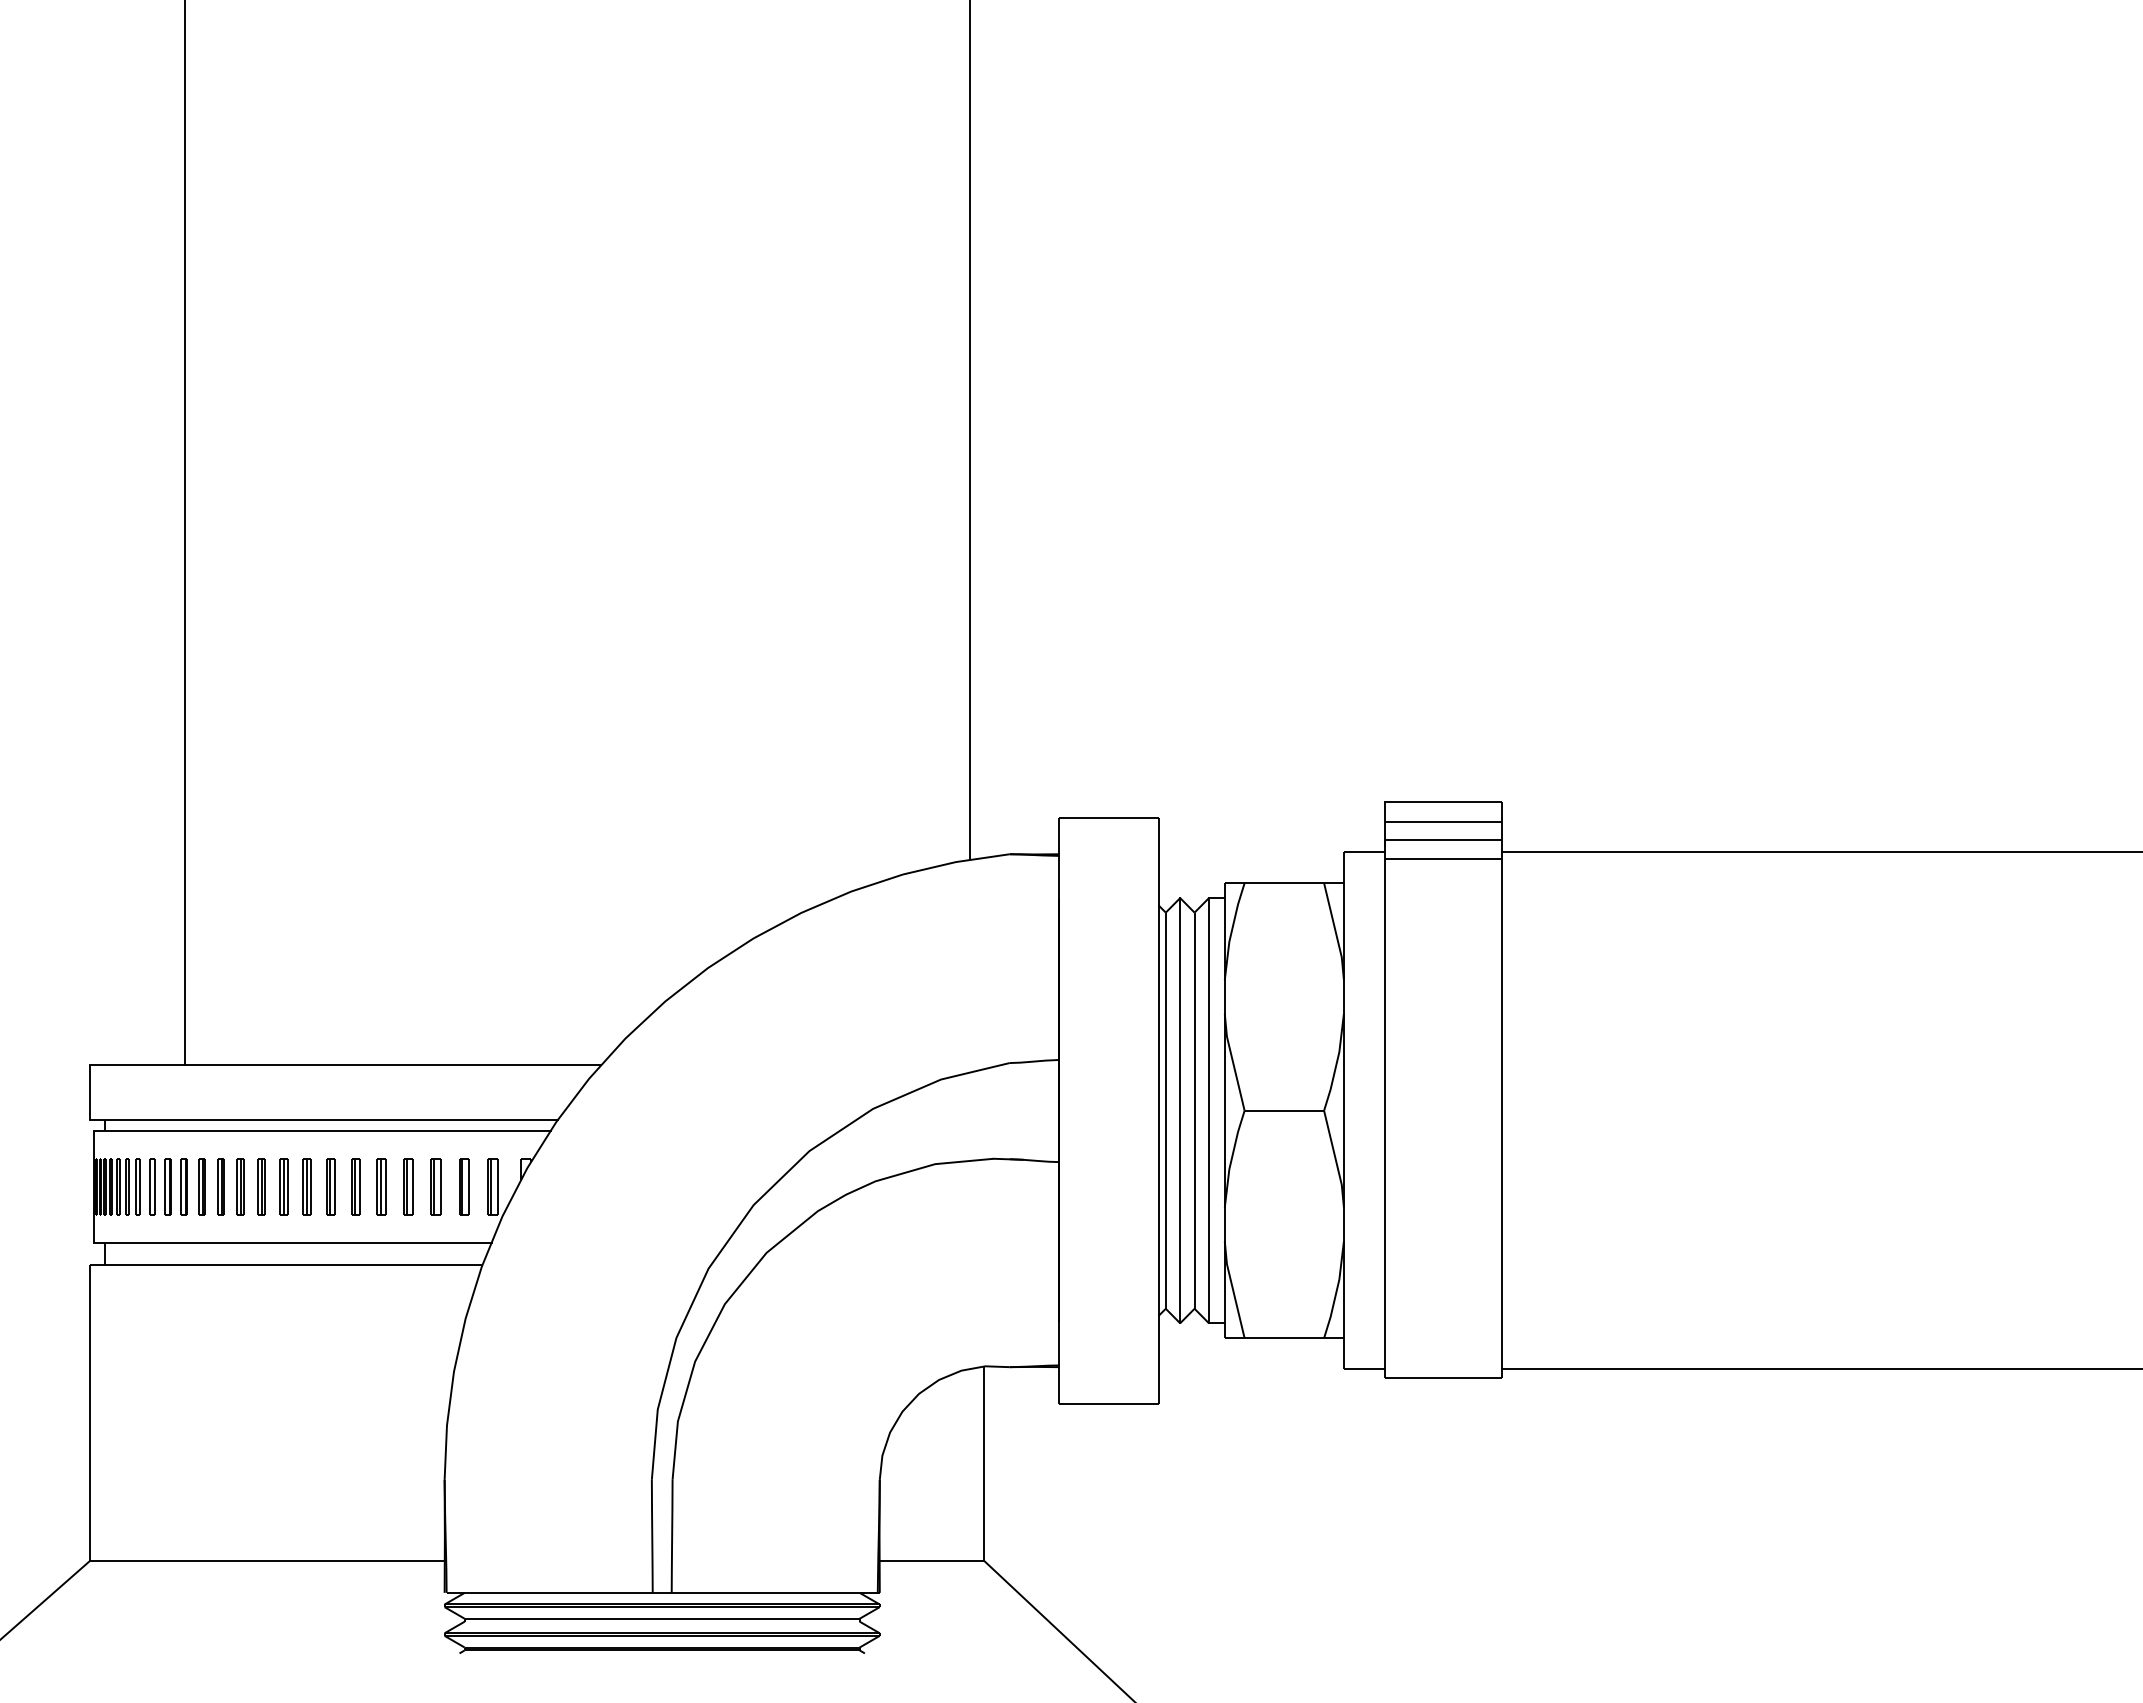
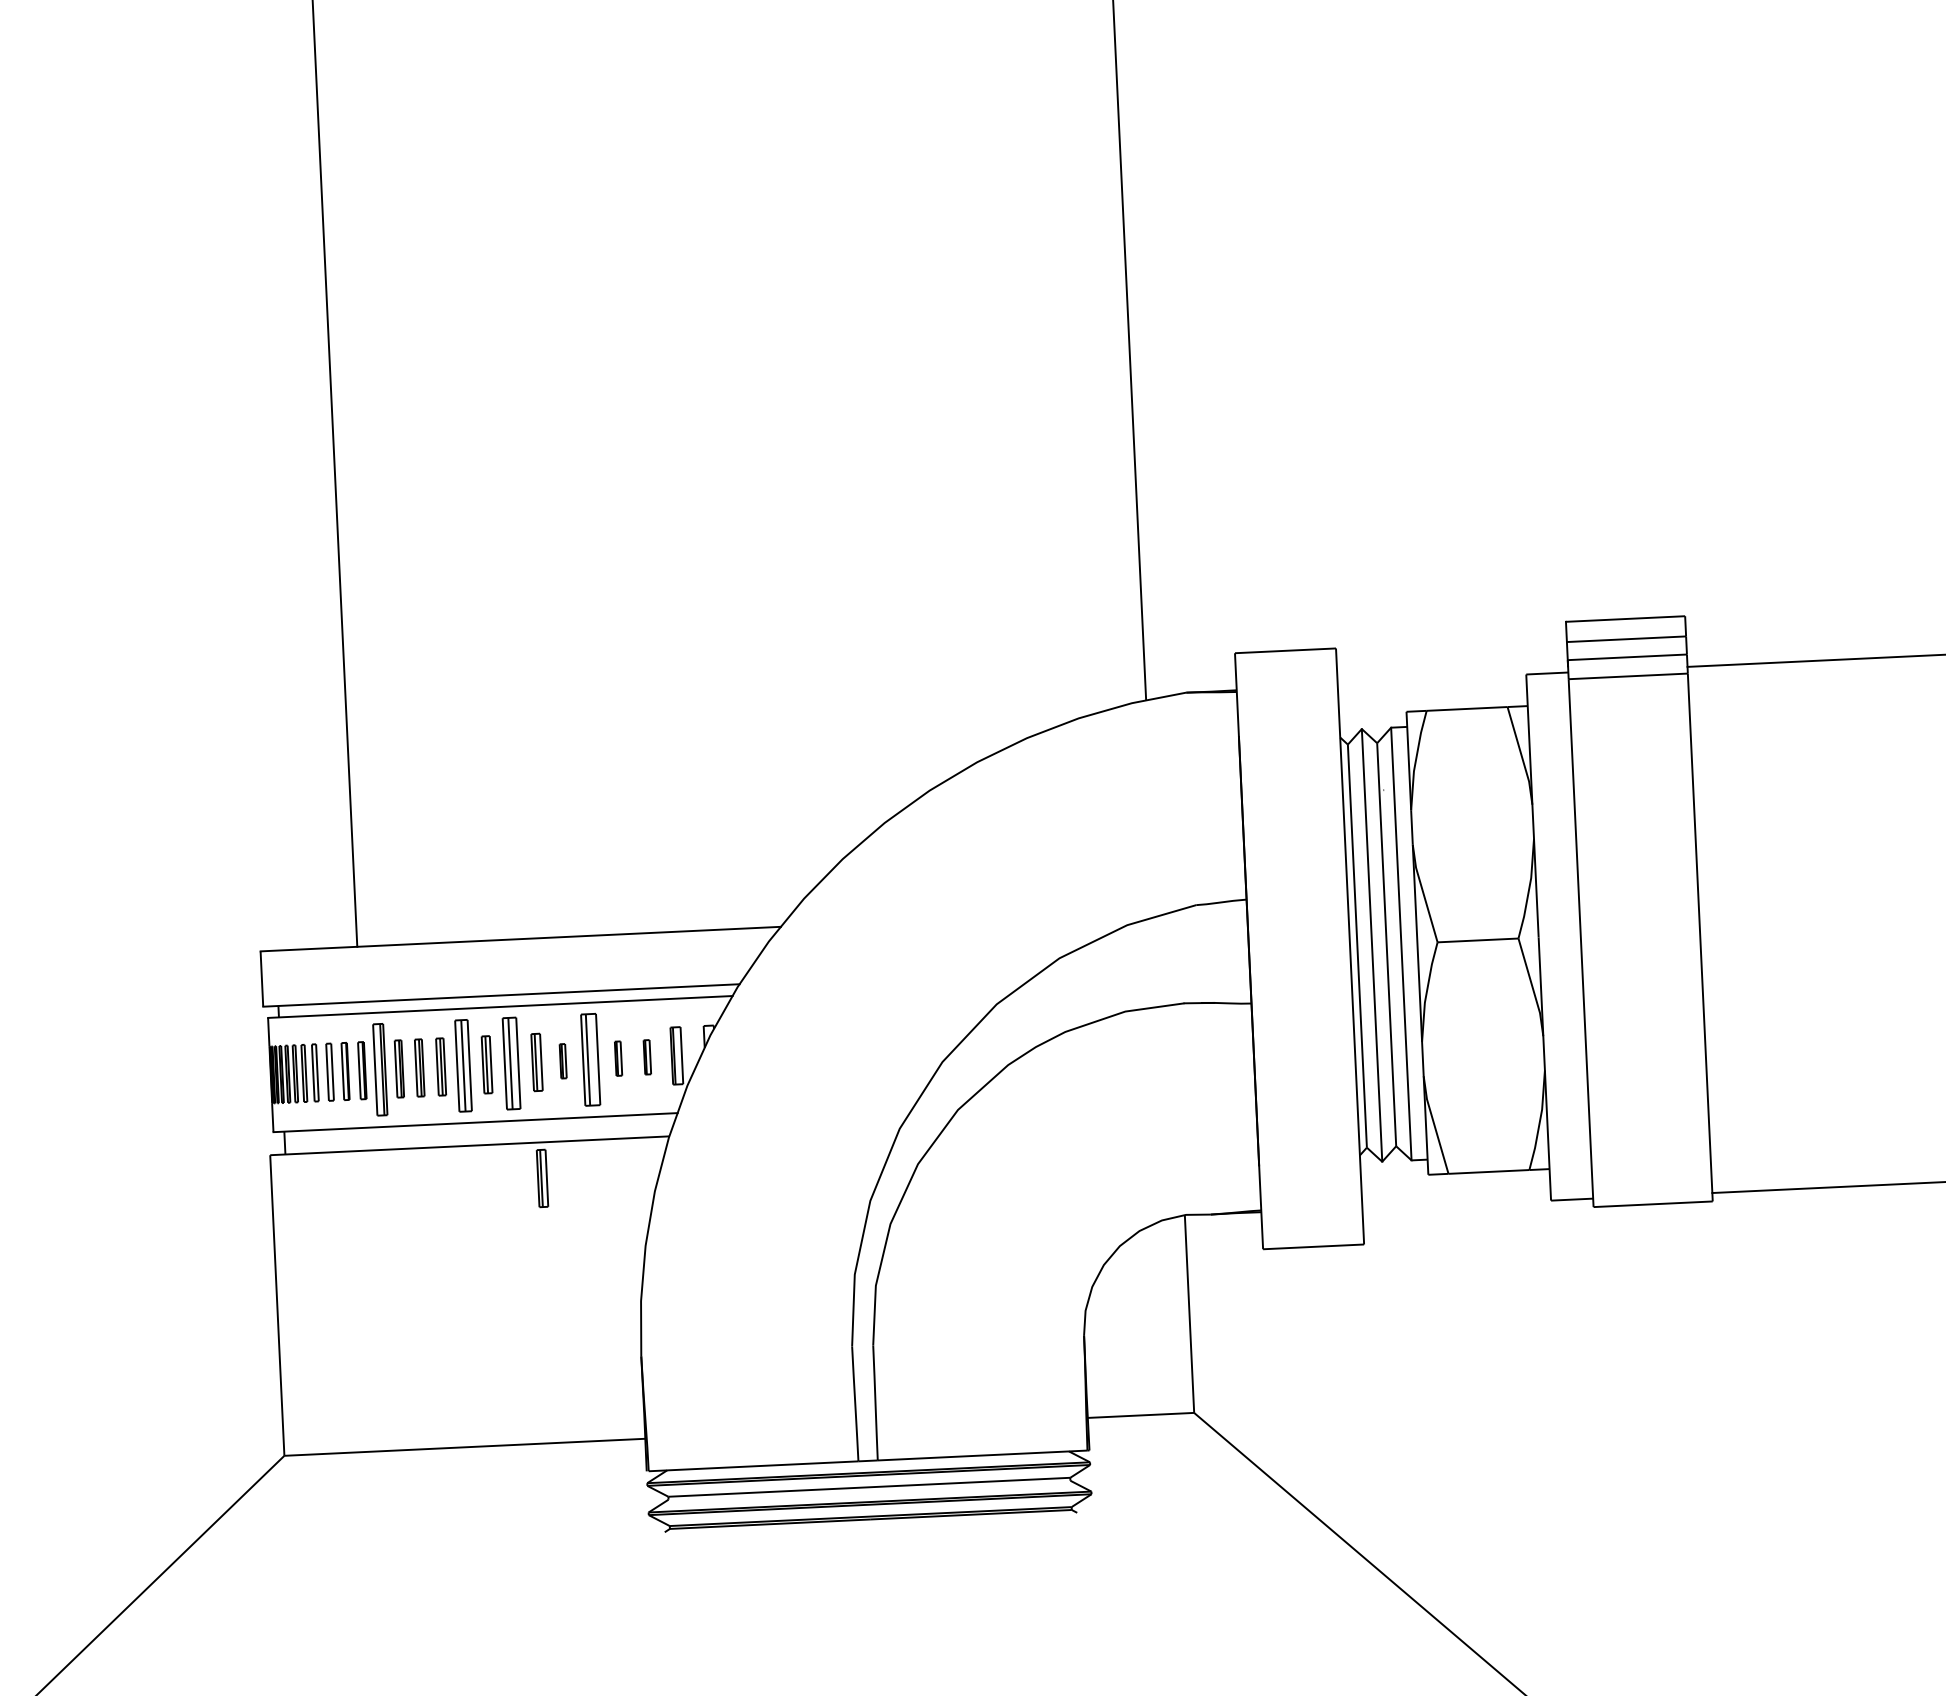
part: (201, 1186) -> (379, 1069), size x1.6
part: (283, 1186) -> (463, 1065), size x1.6
part: (330, 1186) -> (511, 1063), size x1.6
part: (381, 1186) -> (562, 1060), size x0.6
part: (408, 1186) -> (590, 1059), size x1.6
part: (435, 1186) -> (617, 1058), size x0.6
part: (464, 1186) -> (647, 1056), size x0.6
part: (355, 1300) -> (541, 1178), added

